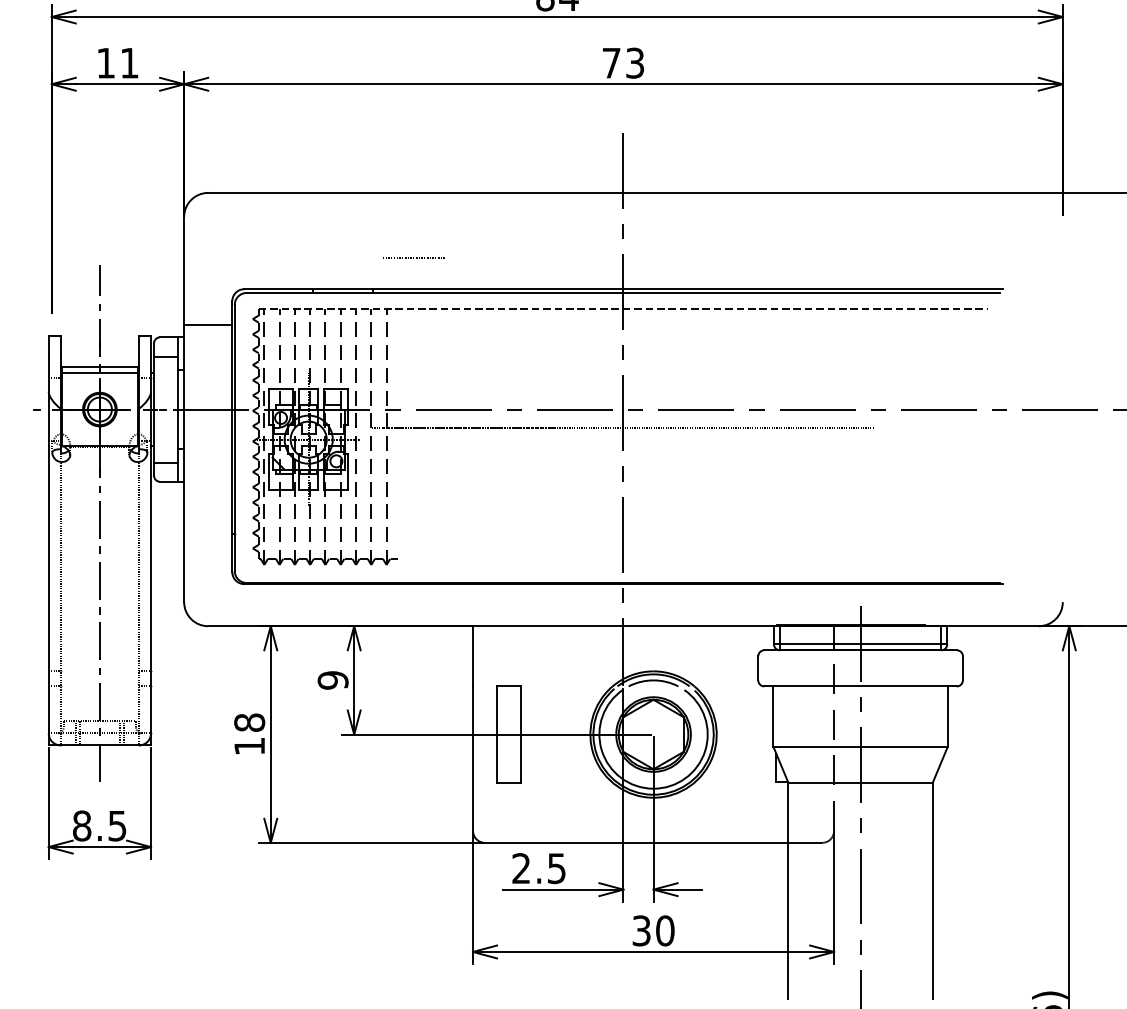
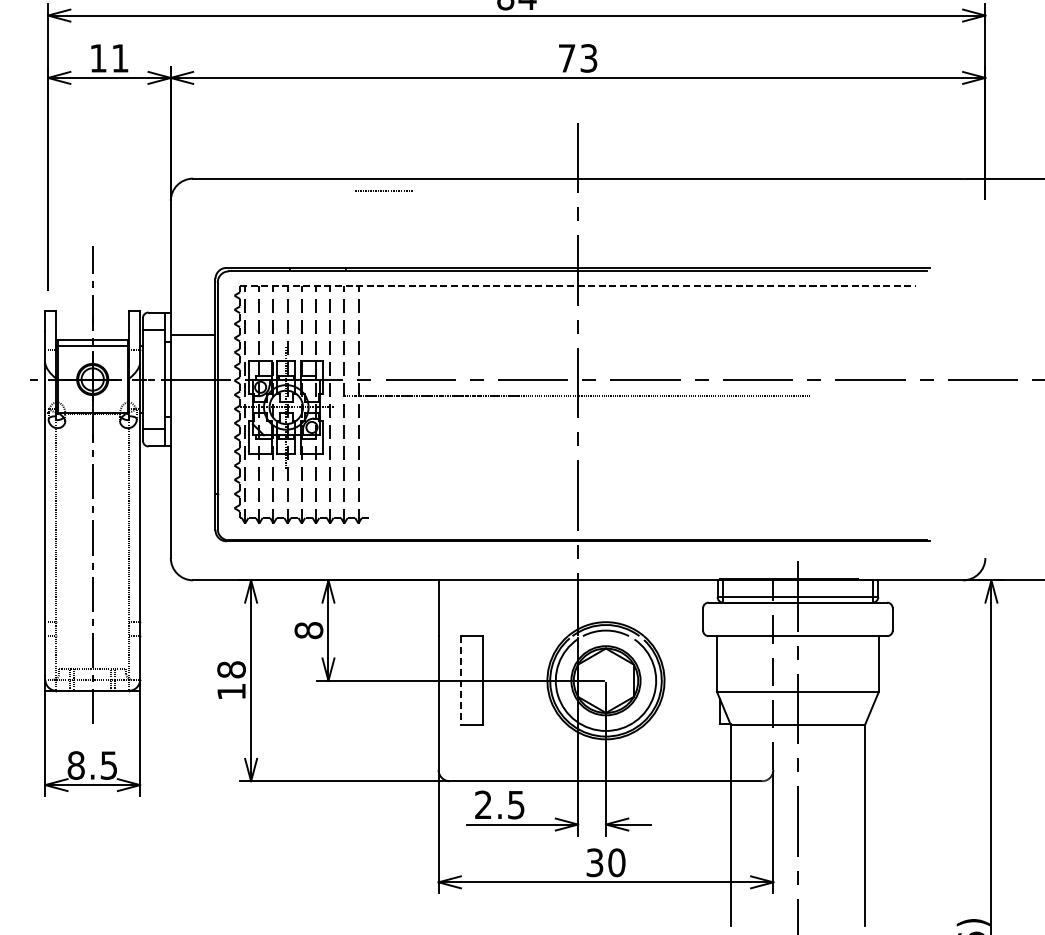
line: (413, 257) -> (383, 190), moved
line: (207, 325) -> (192, 335), moved
text: (332, 680) -> (308, 630), 9 -> 8
line: (496, 734) -> (460, 680), solid -> dashed

